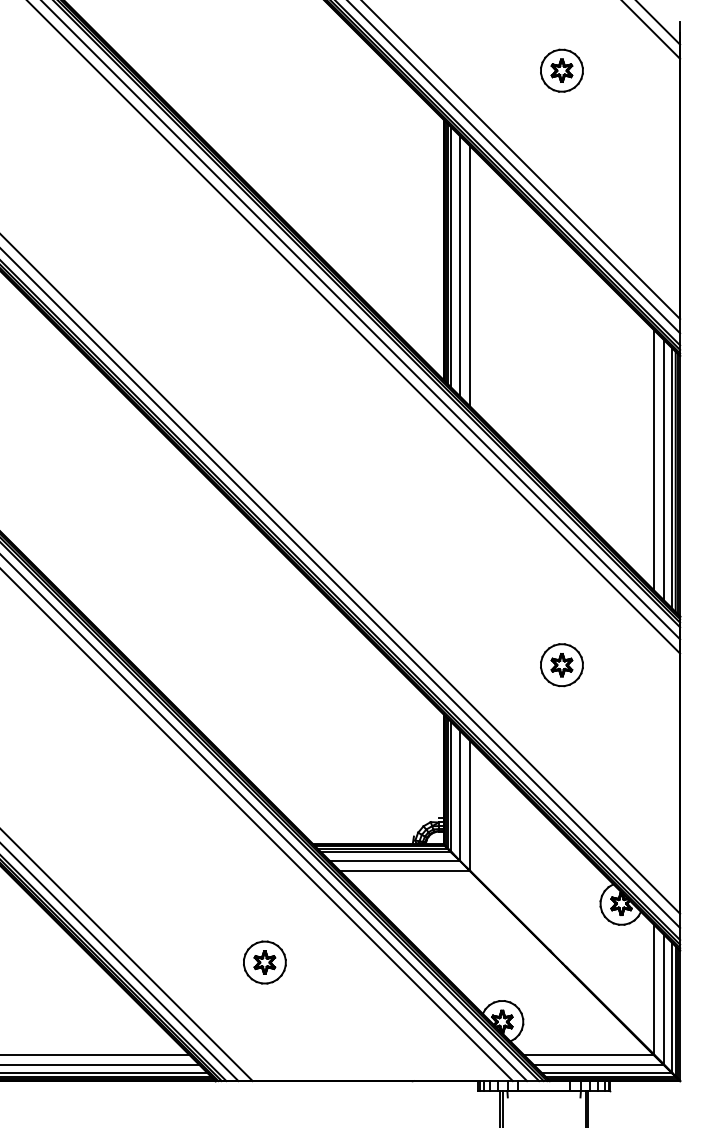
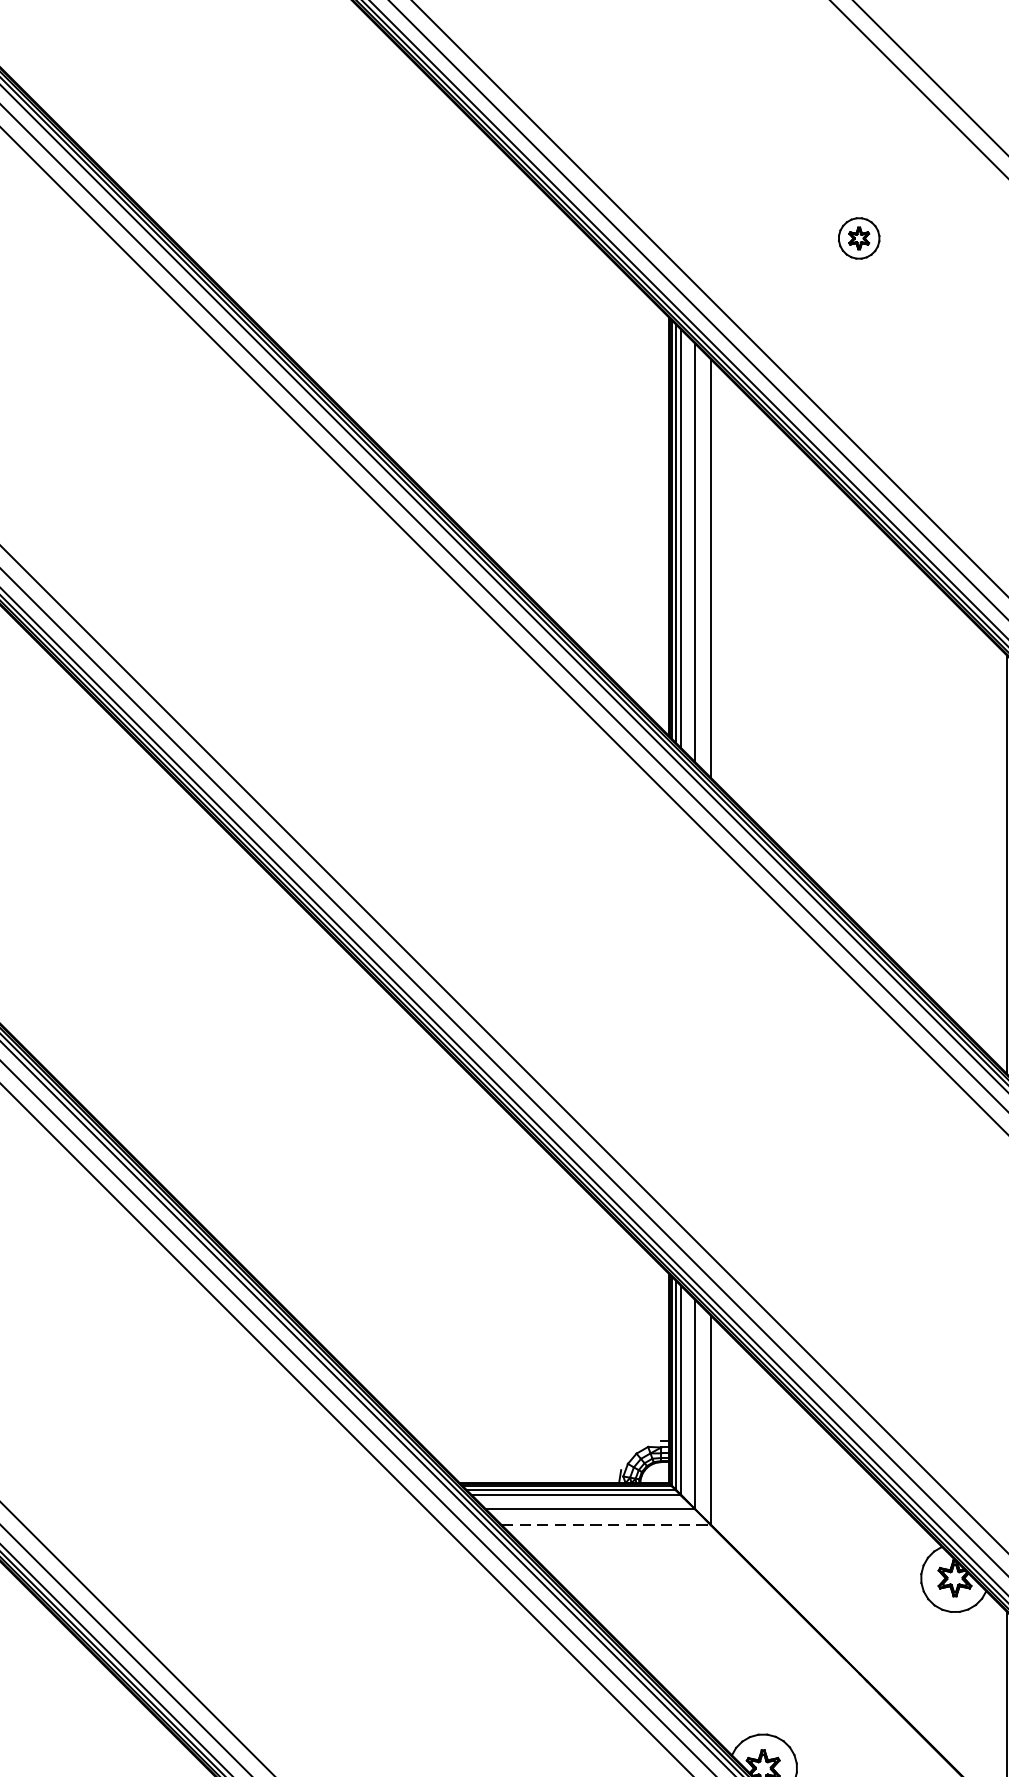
part: (561, 70) -> (858, 238), size x0.6
part: (561, 665) -> (858, 1195), removed
line: (405, 870) -> (607, 1524), solid -> dashed
part: (264, 962) -> (380, 1672), removed

